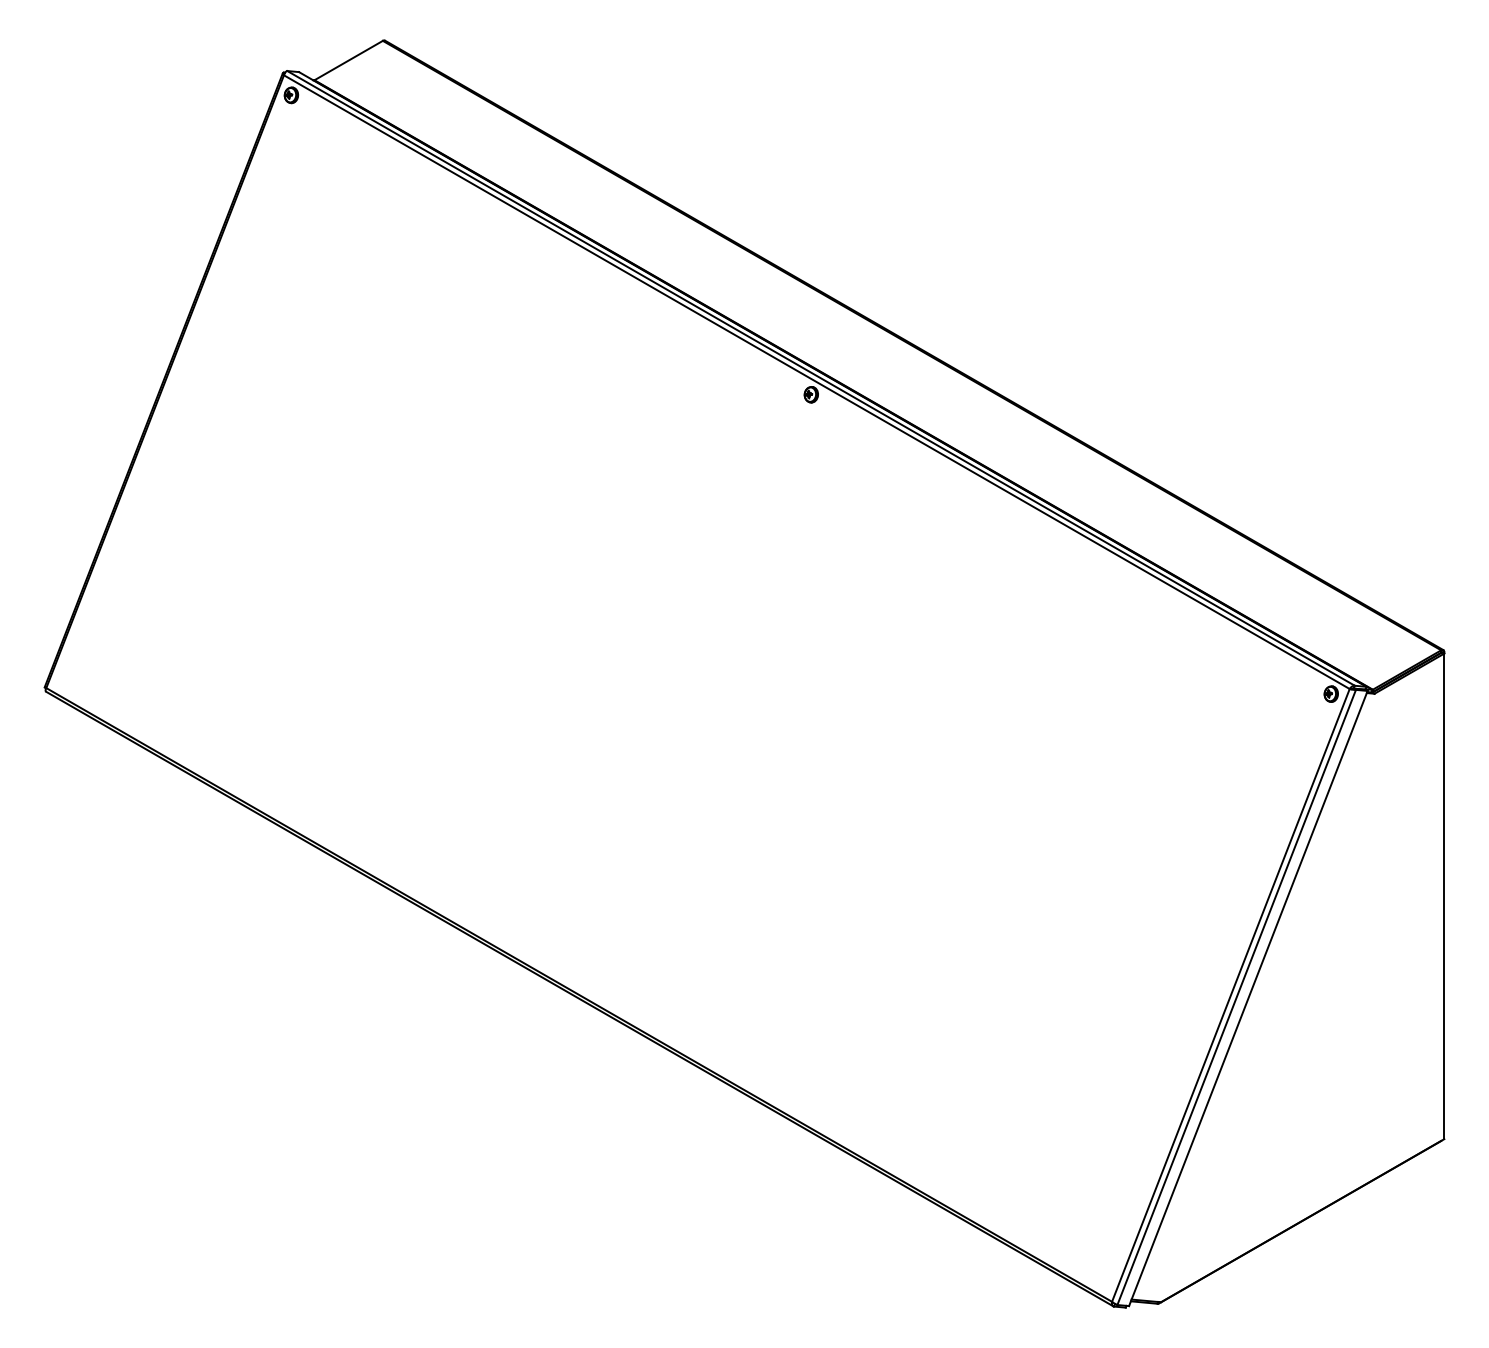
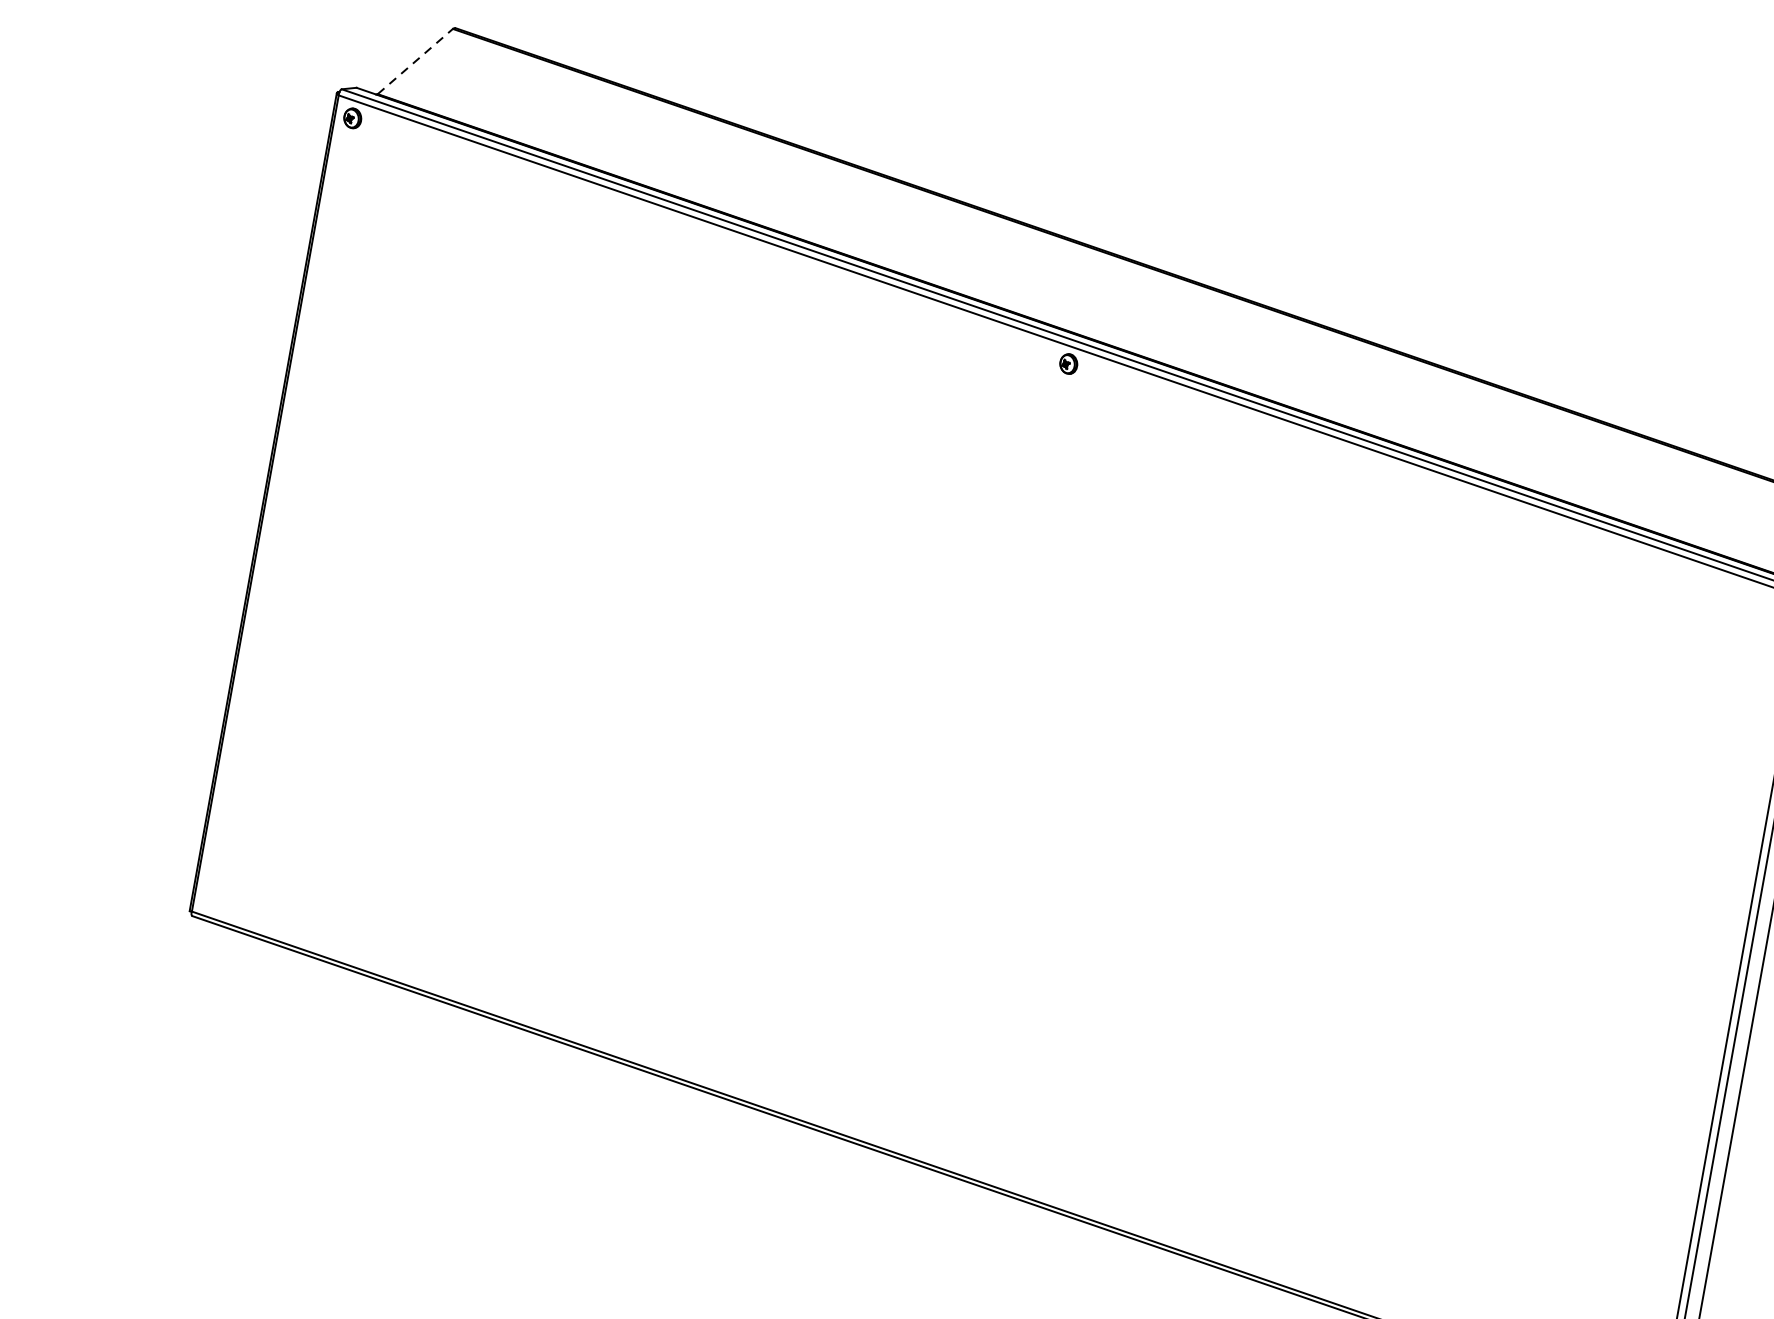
line: (349, 60) -> (416, 61), solid -> dashed

